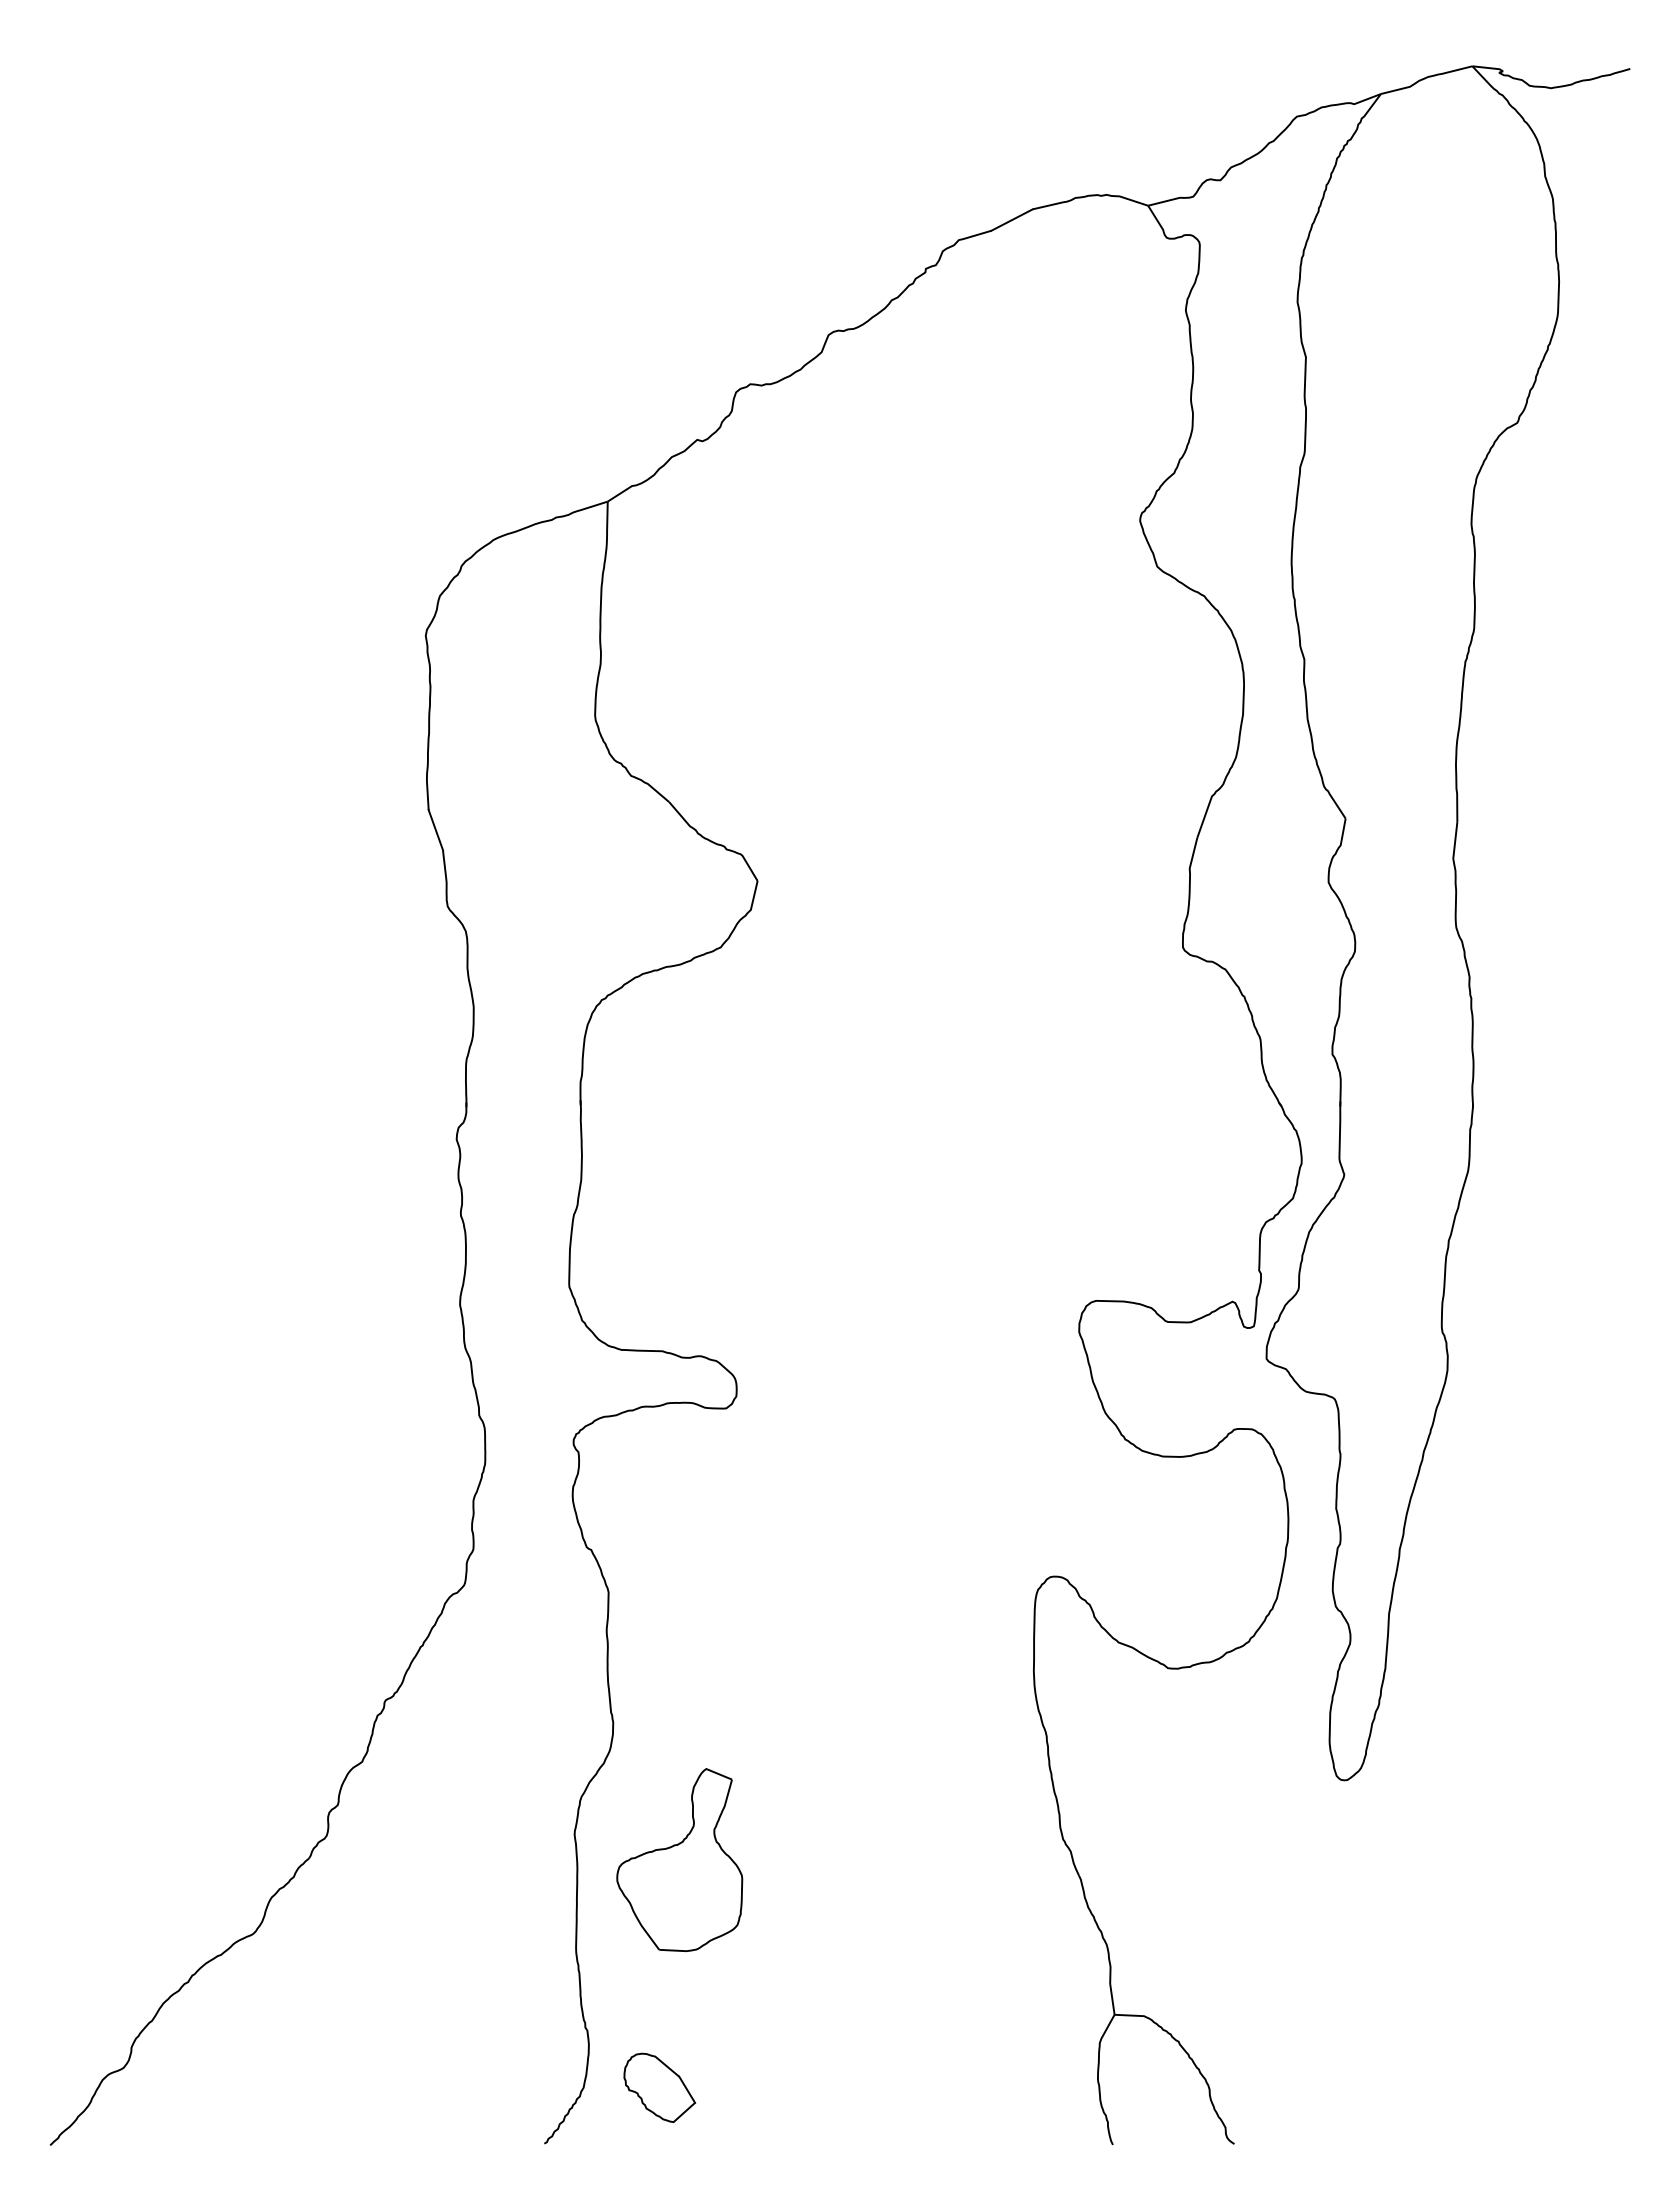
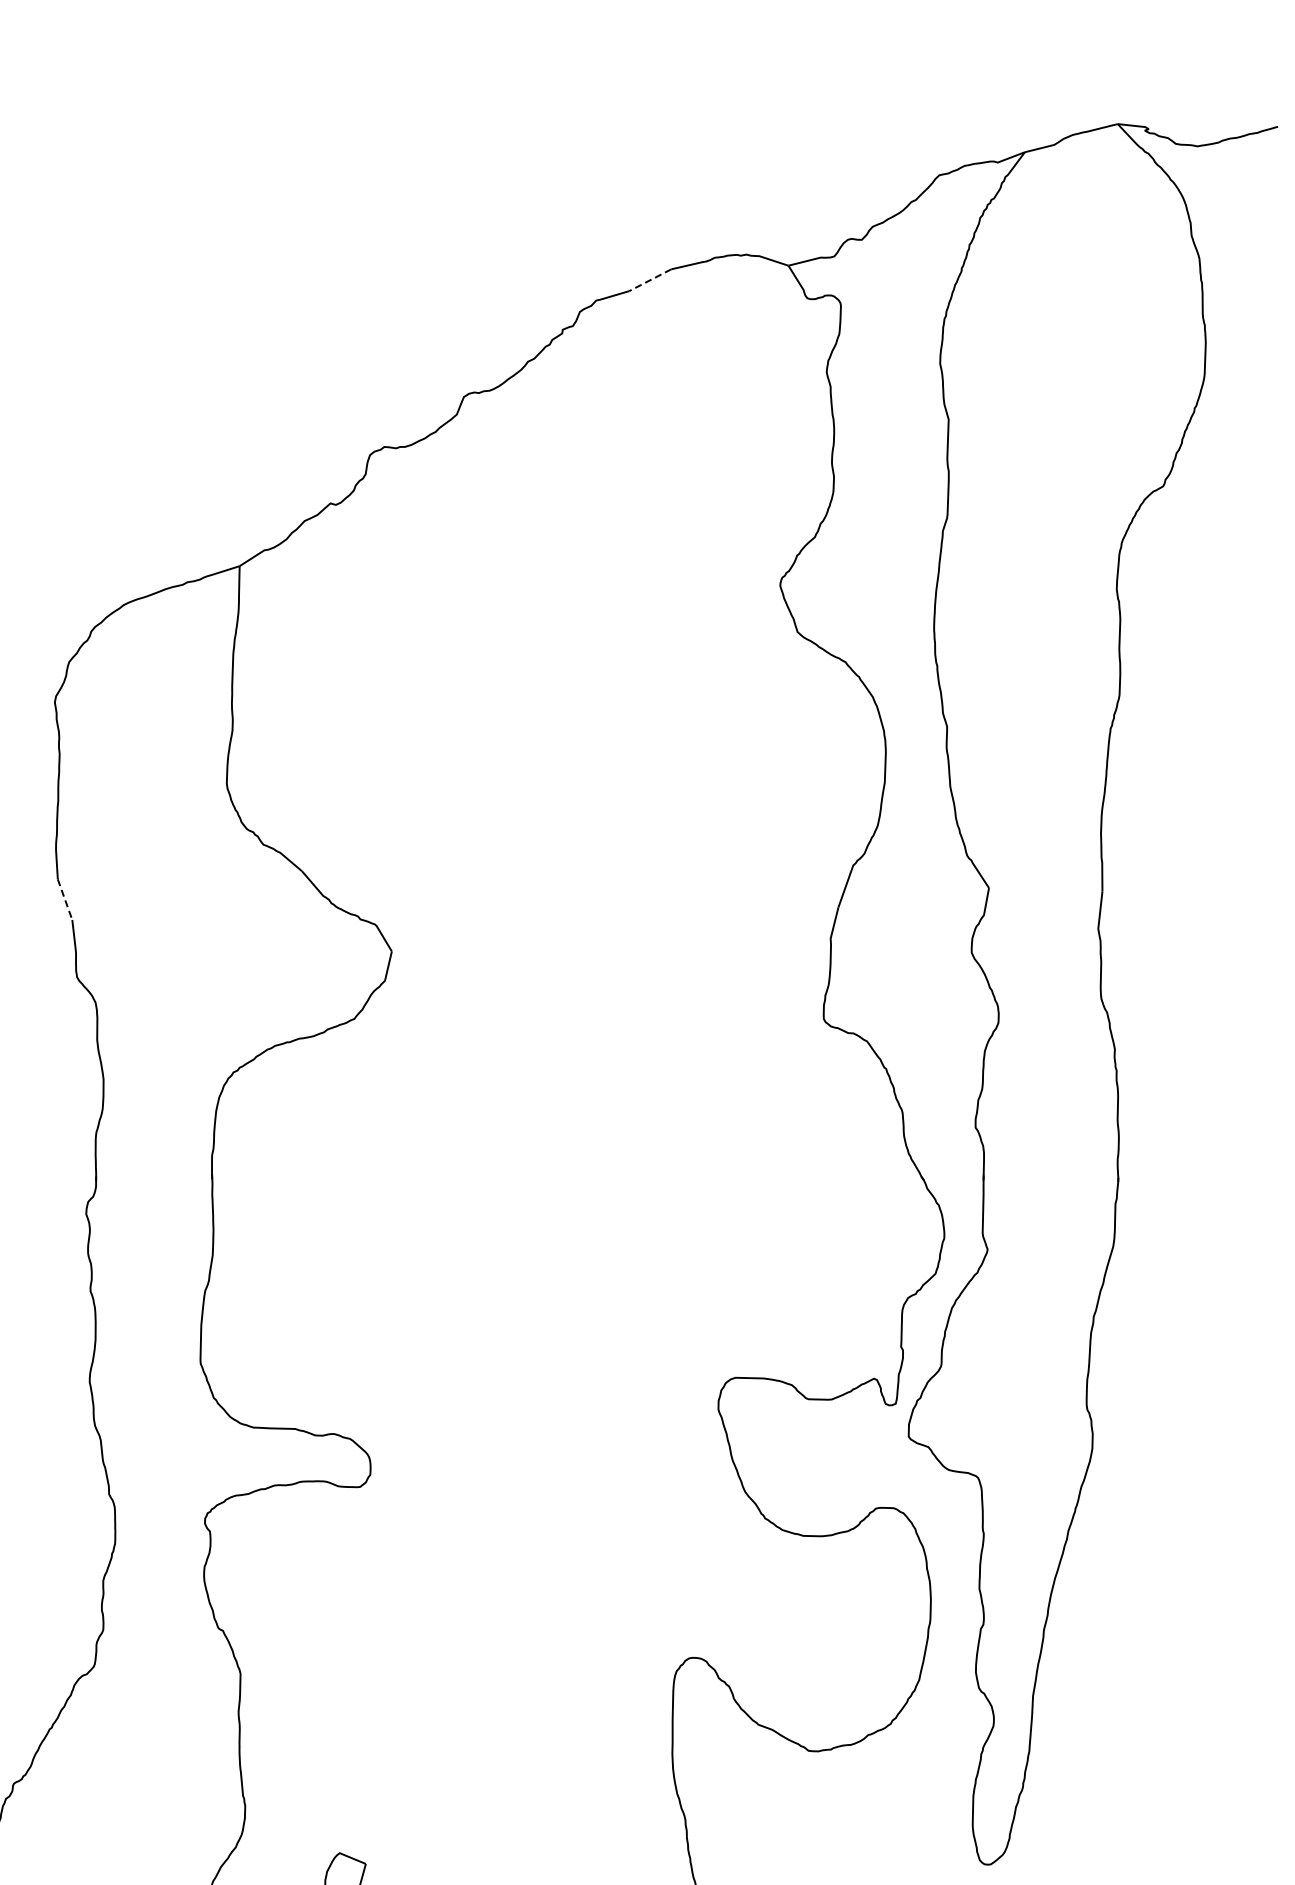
line: (1011, 220) -> (649, 280), solid -> dashed
line: (435, 830) -> (64, 900), solid -> dashed

